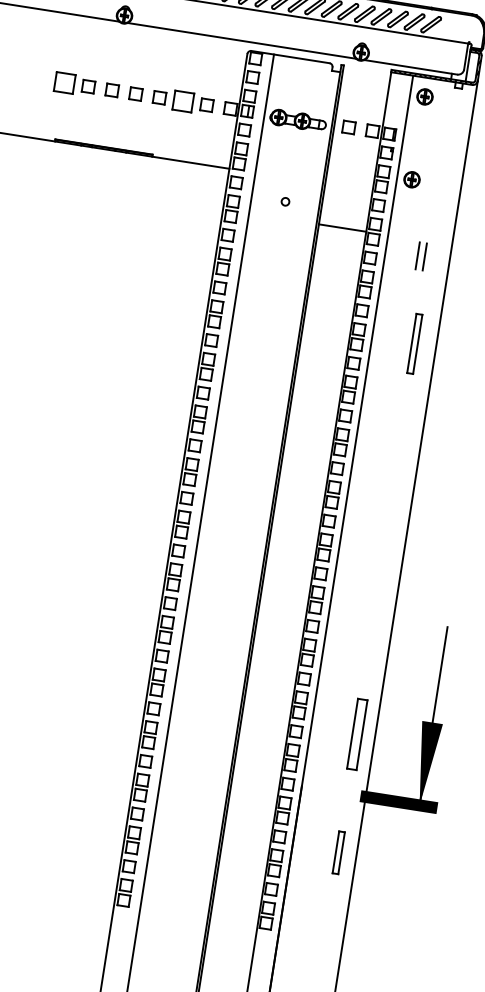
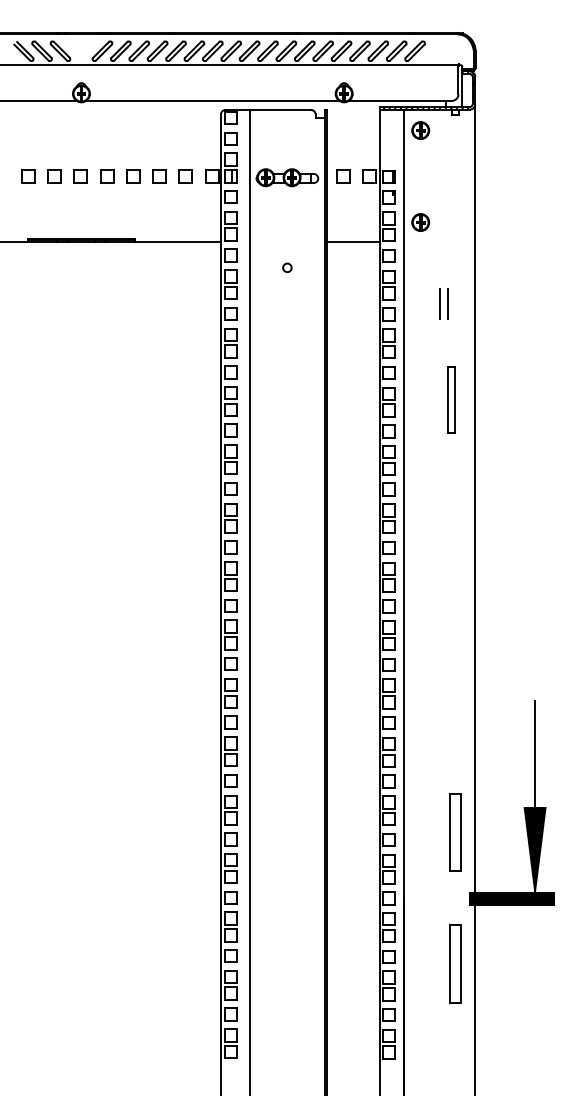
part: (65, 82) -> (28, 176), size x0.62
part: (183, 101) -> (159, 176), size x0.62
line: (342, 227) -> (353, 241), moved
part: (338, 852) -> (455, 963), size x1.67

